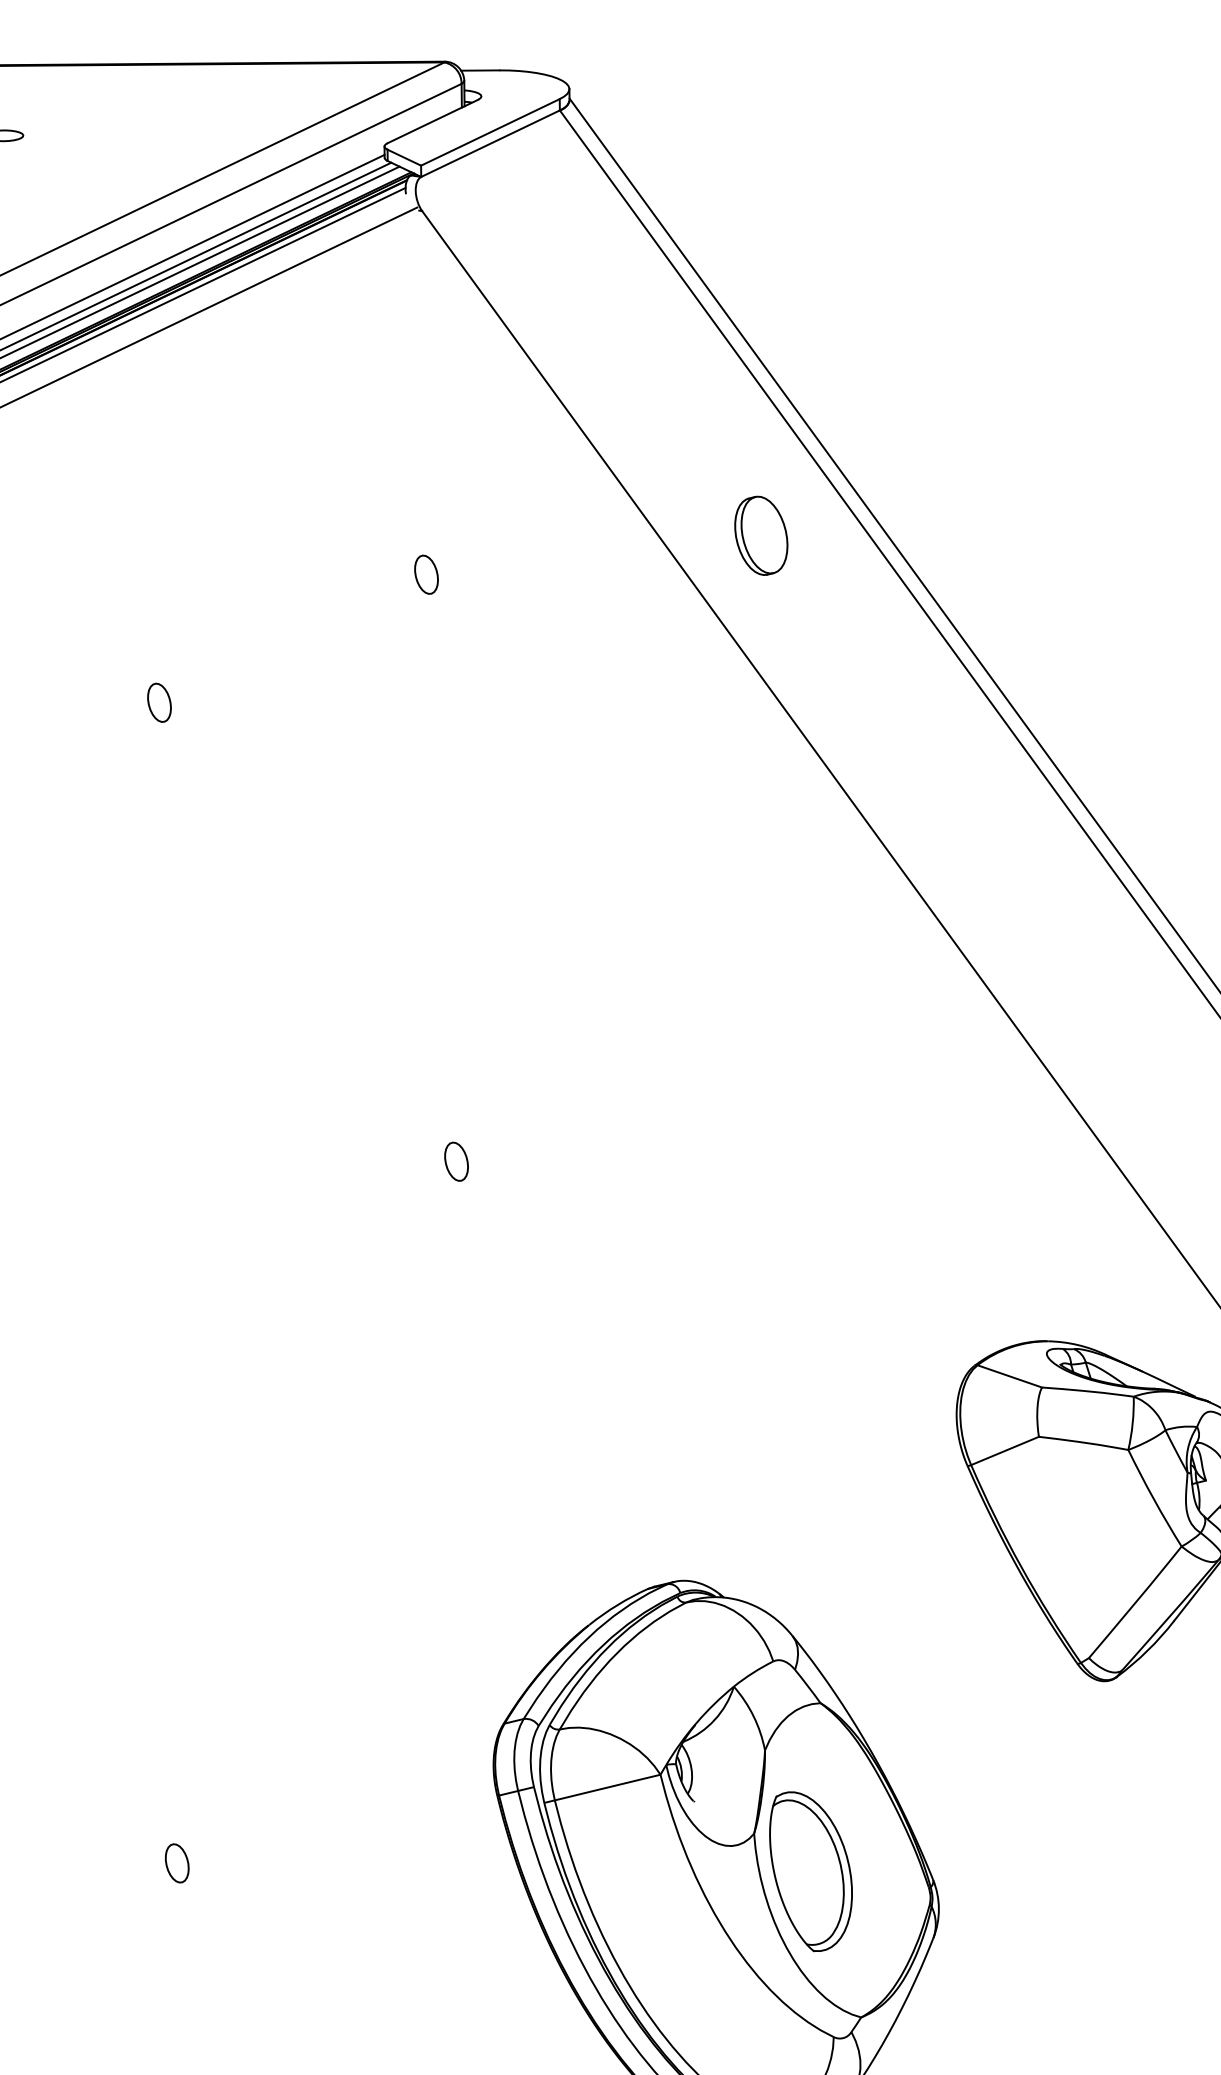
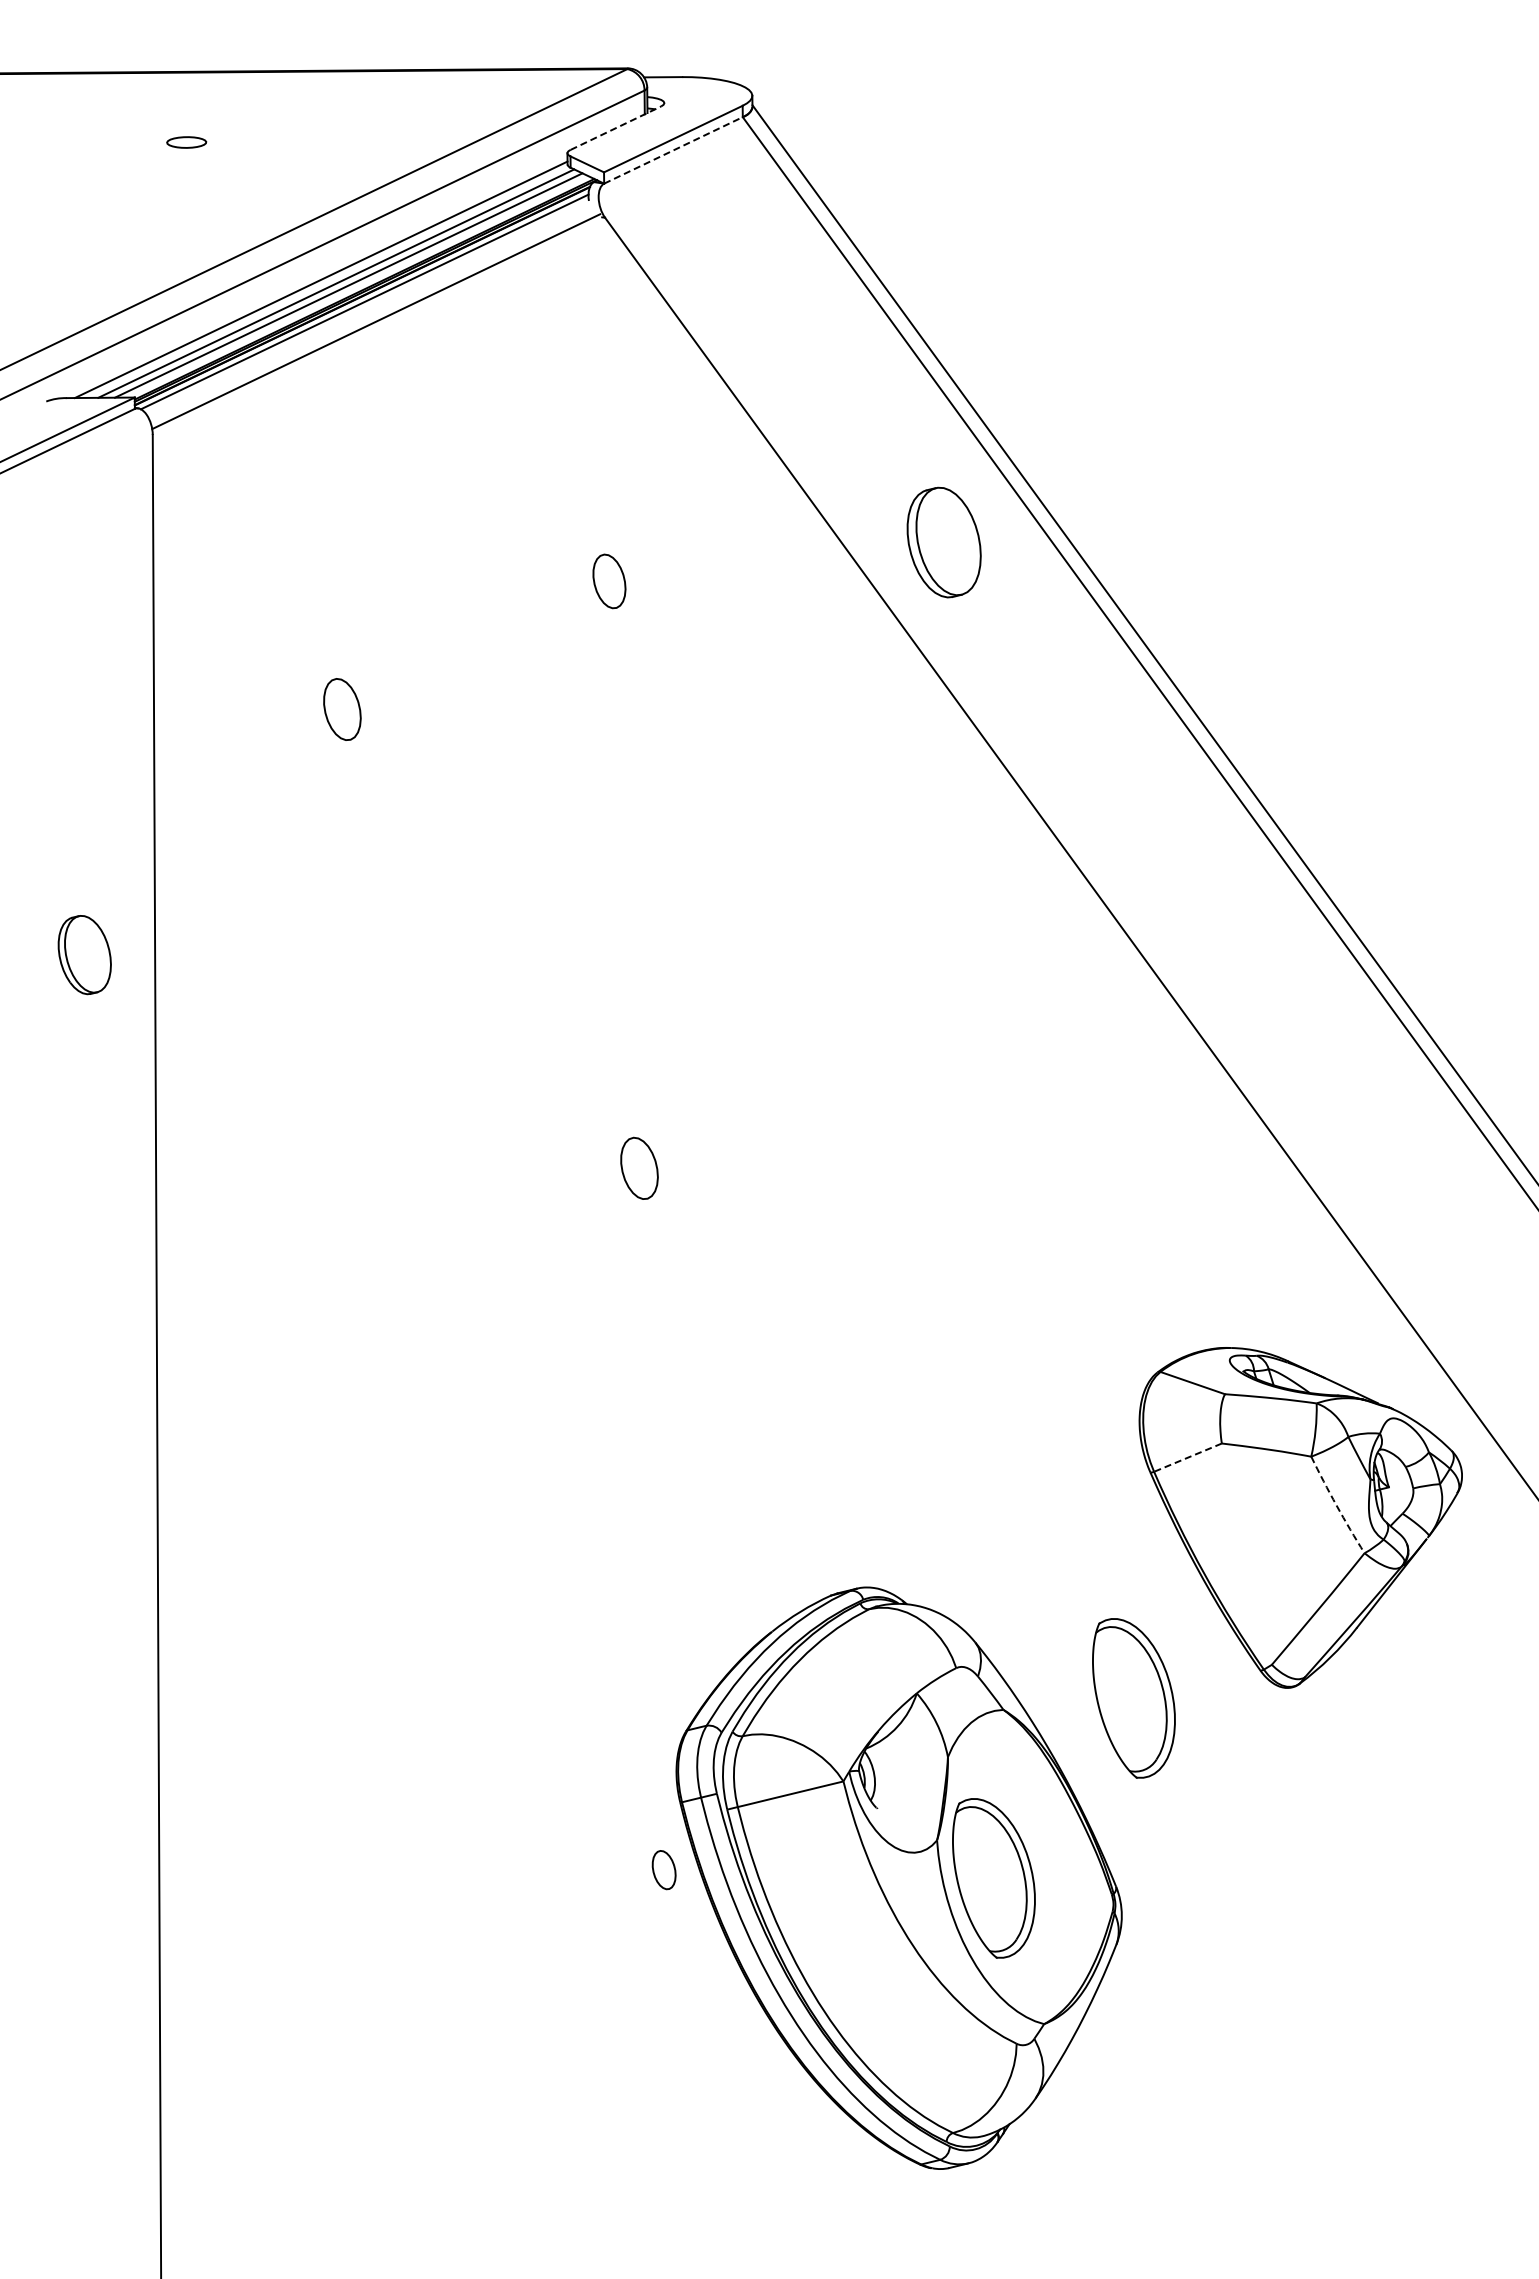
line: (433, 120) -> (616, 127), solid -> dashed
line: (490, 143) -> (673, 150), solid -> dashed
part: (761, 535) -> (944, 542), size x1.4
part: (426, 574) -> (609, 581), size x1.4
part: (159, 702) -> (342, 709), size x1.6
part: (456, 1161) -> (639, 1168), size x1.6
line: (1004, 1450) -> (1187, 1457), solid -> dashed
arc: (1153, 1498) -> (1336, 1505), solid -> dashed
part: (950, 1691) -> (1133, 1698), added
part: (176, 1863) -> (663, 1870), moved

